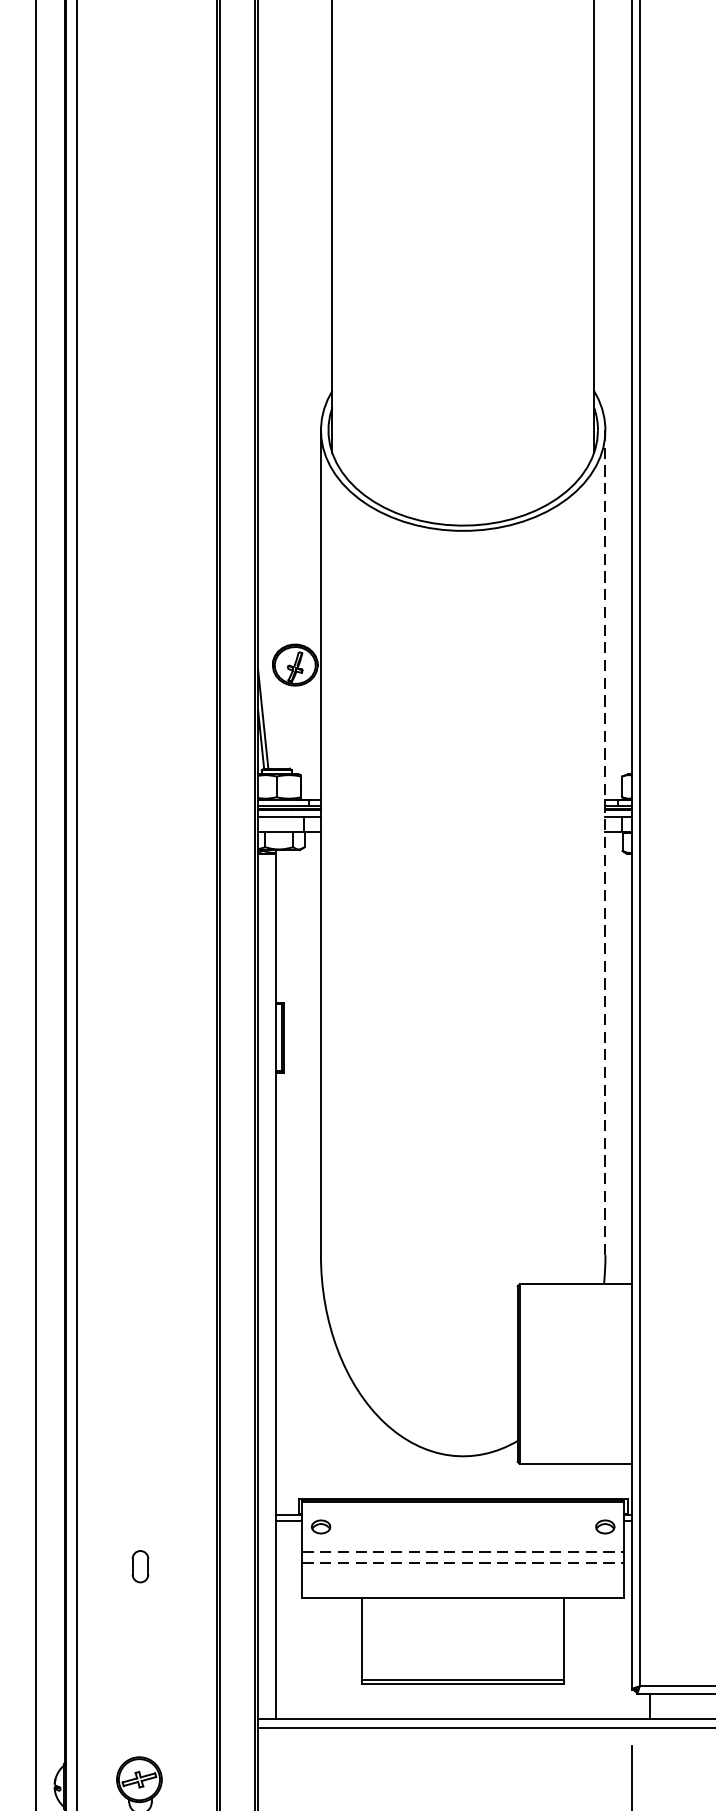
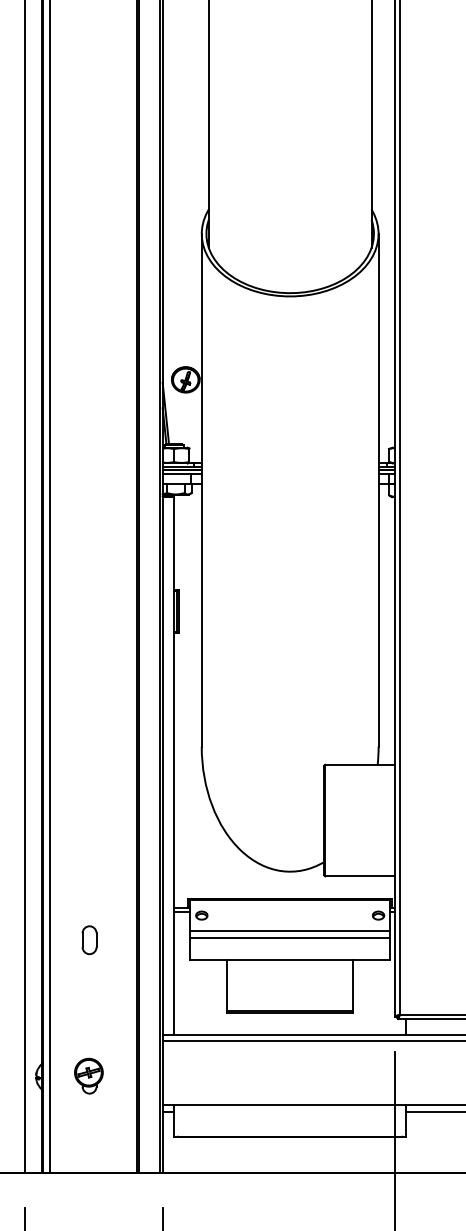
line: (605, 841) -> (378, 489), dashed -> solid
line: (463, 1552) -> (290, 931), dashed -> solid
line: (463, 1562) -> (290, 937), dashed -> solid
part: (140, 1566) -> (89, 940), size x1.43

